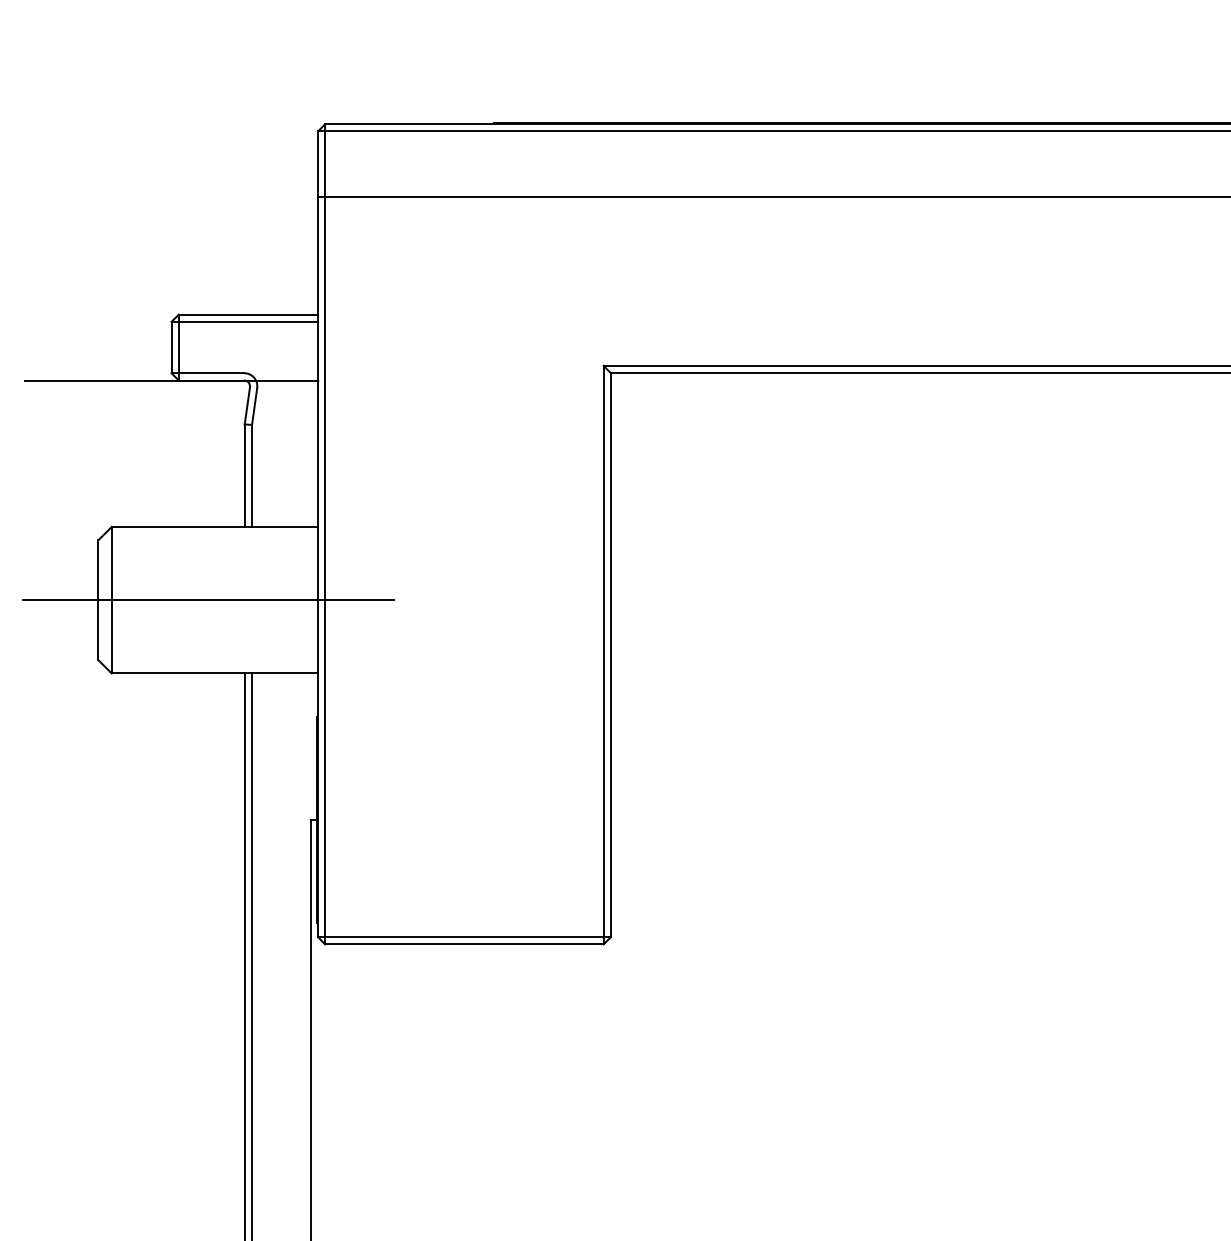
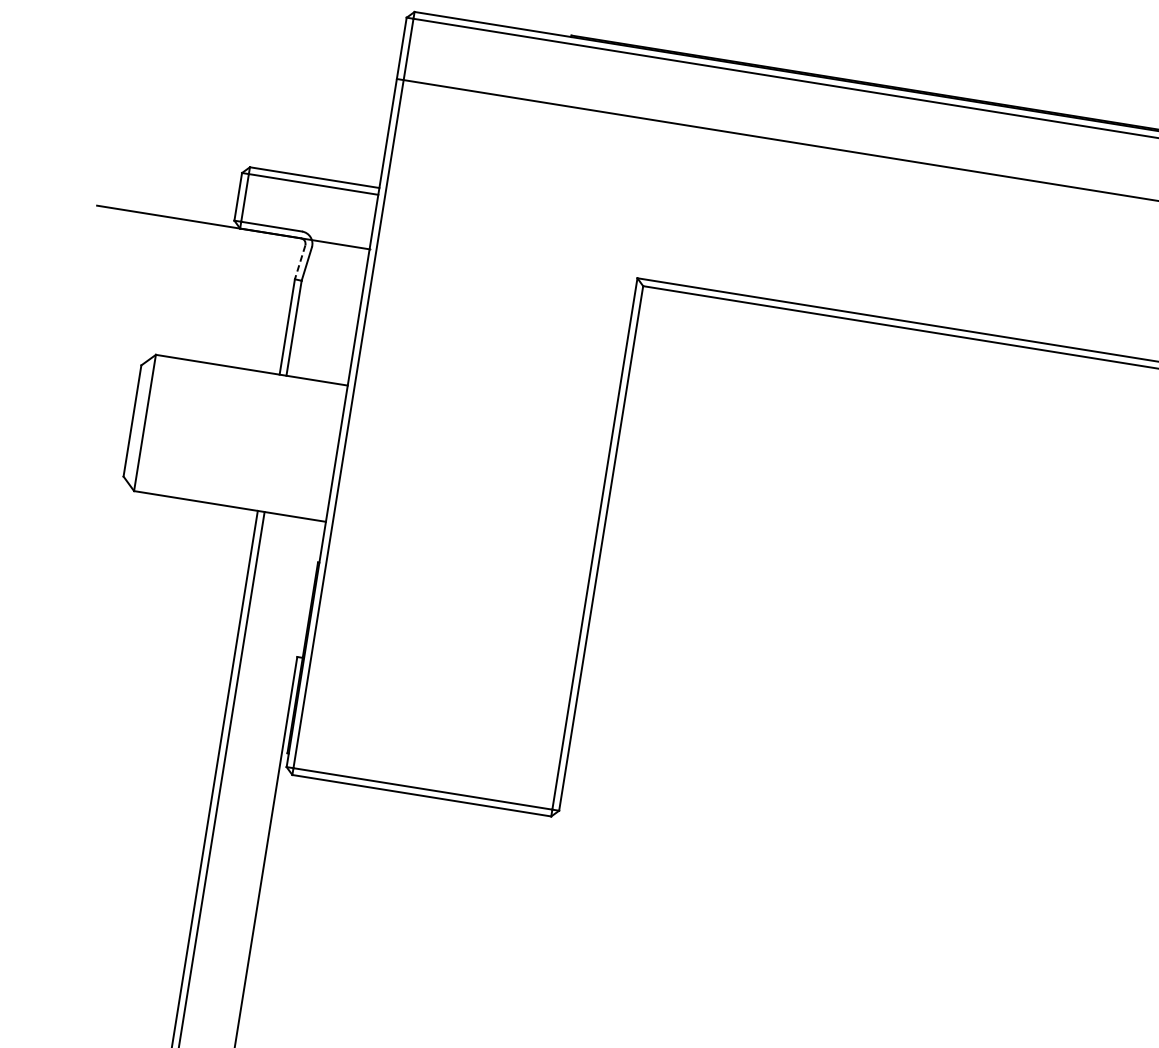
line: (247, 405) -> (300, 262), solid -> dashed
line: (208, 600) -> (234, 437), removed

